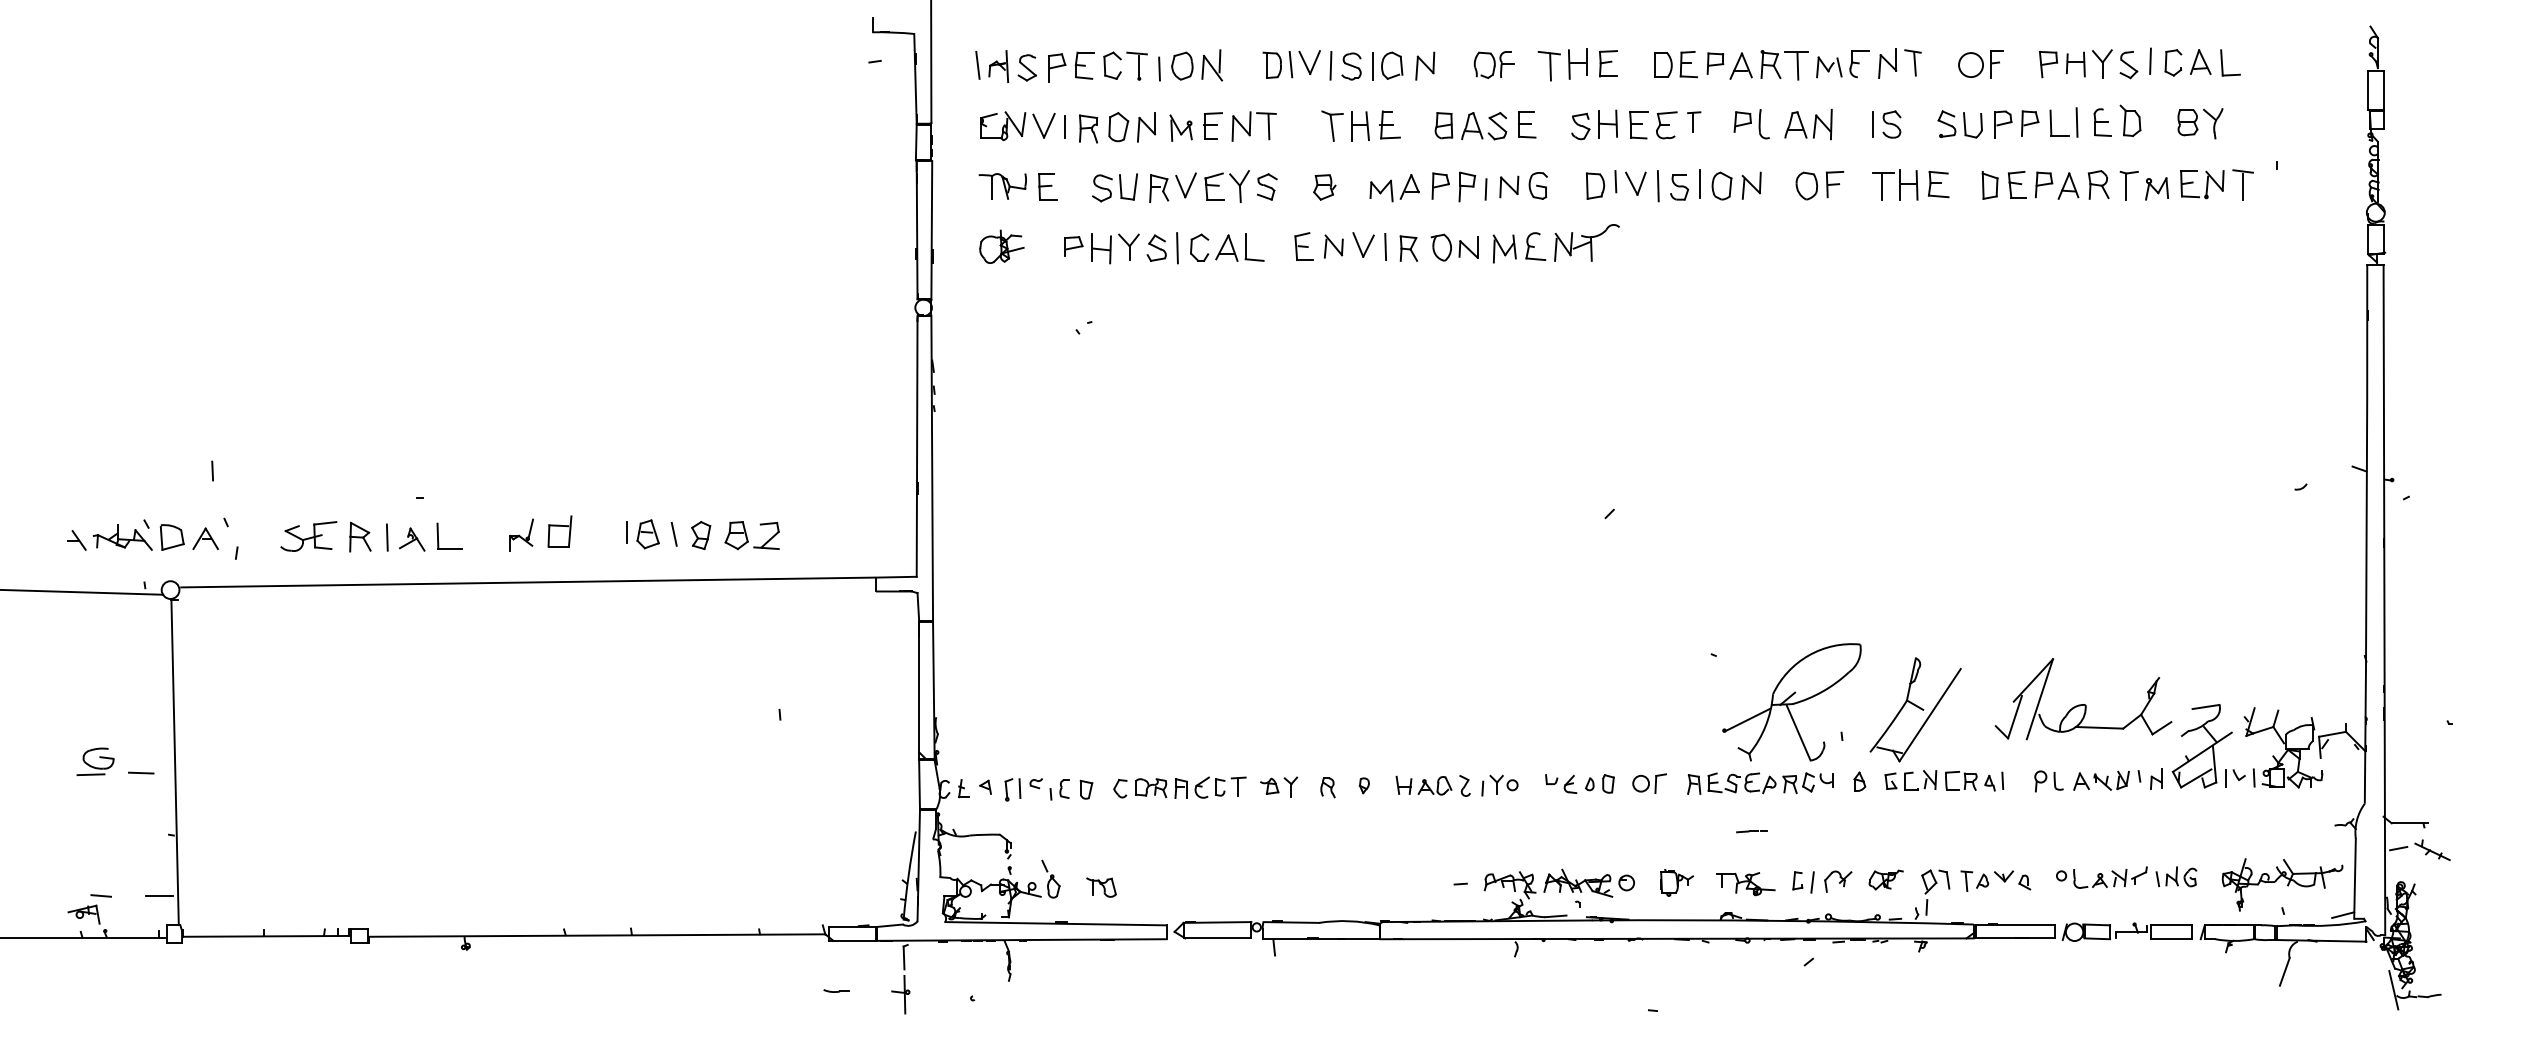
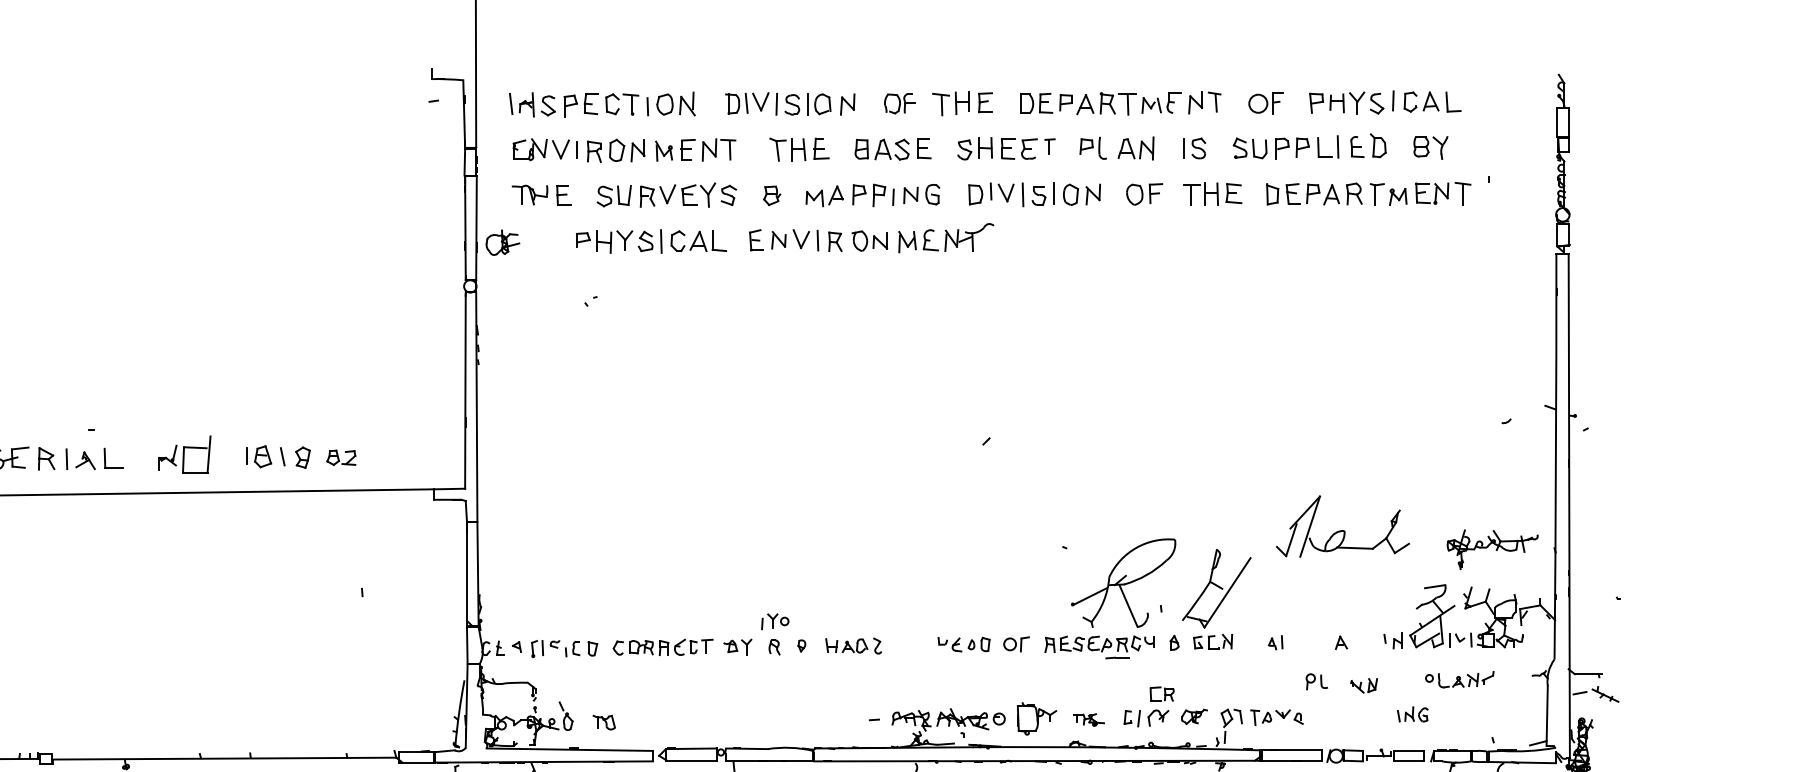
part: (1001, 246) -> (502, 242), moved
part: (559, 531) -> (196, 454), size x1.6
part: (751, 535) -> (340, 457), size x0.7
part: (2083, 699) -> (1342, 526), moved
part: (1961, 780) -> (1162, 693), moved
part: (2111, 780) -> (1363, 685), moved
part: (2048, 781) -> (1316, 681), moved
part: (1499, 785) -> (774, 621), moved
part: (1751, 831) -> (1117, 657), moved
part: (2101, 877) -> (1459, 679), moved
part: (1677, 882) -> (1037, 718), size x1.6
part: (1745, 884) -> (1088, 720), size x0.7
part: (2282, 884) -> (1492, 549), moved

